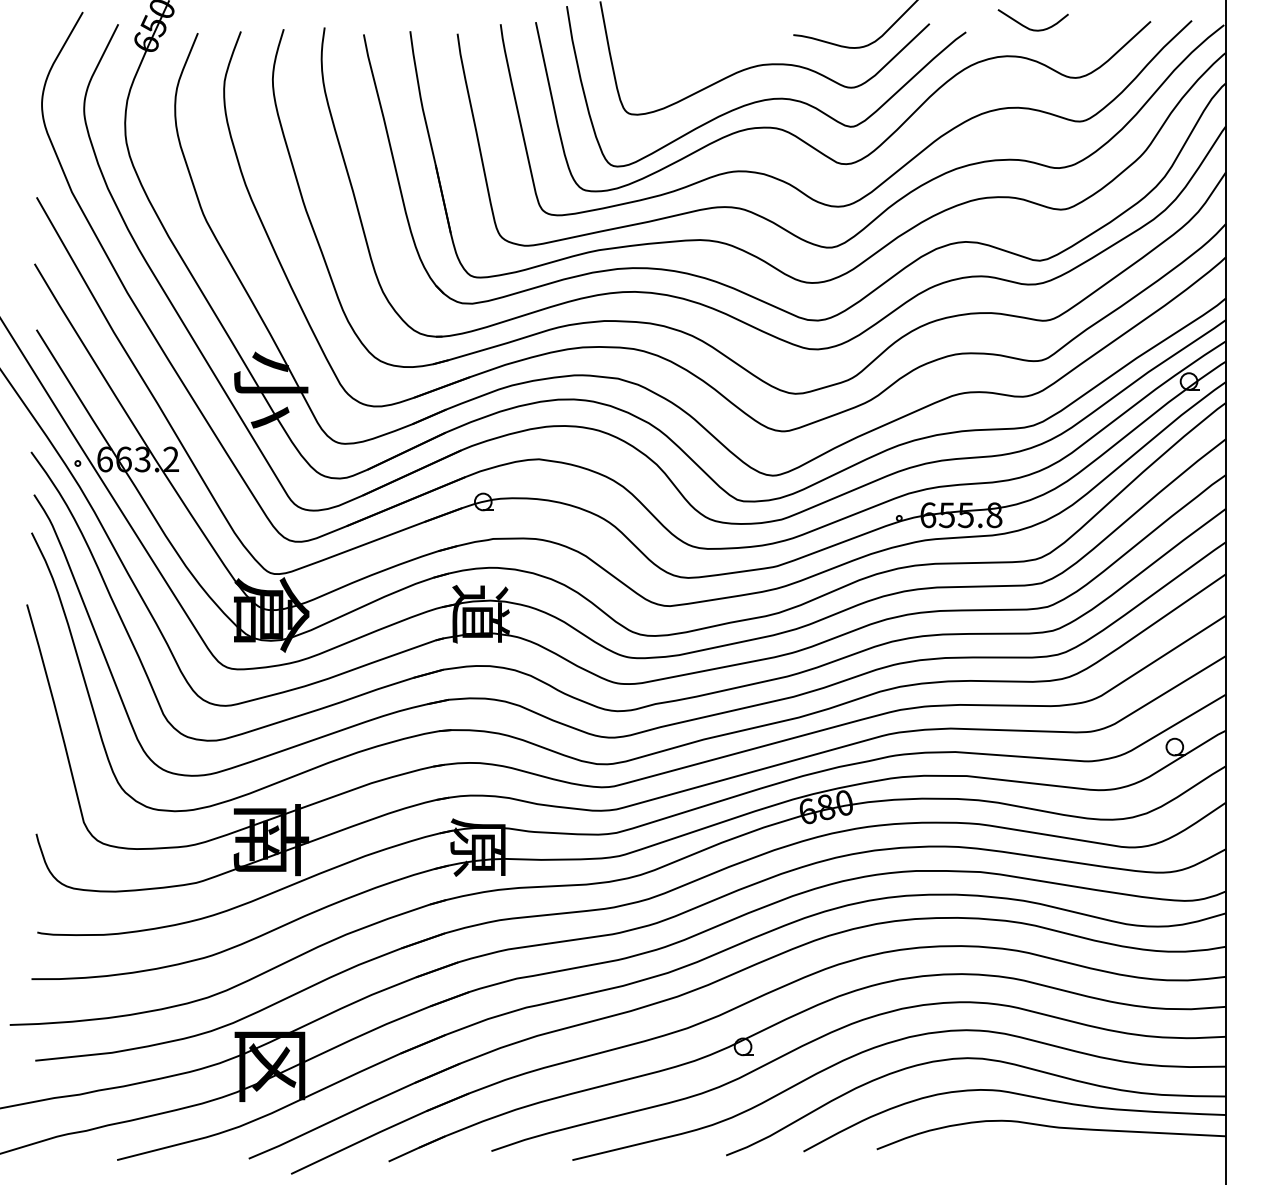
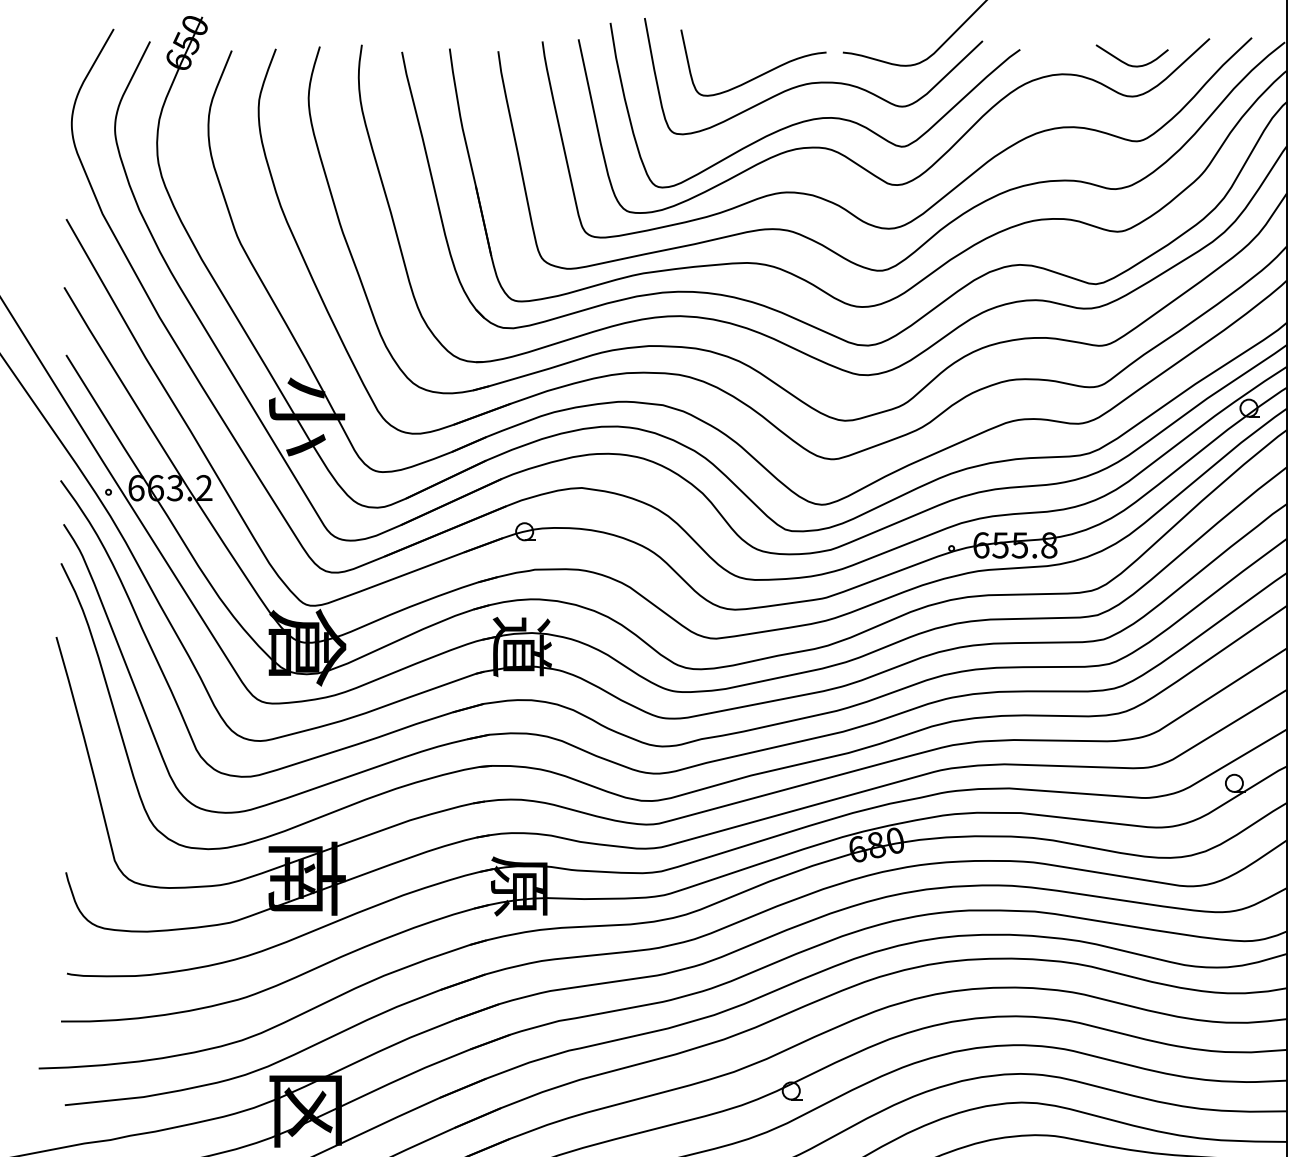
curve: (1028, 27) -> (1127, 63), moved
curve: (712, 56) -> (759, 74), added

